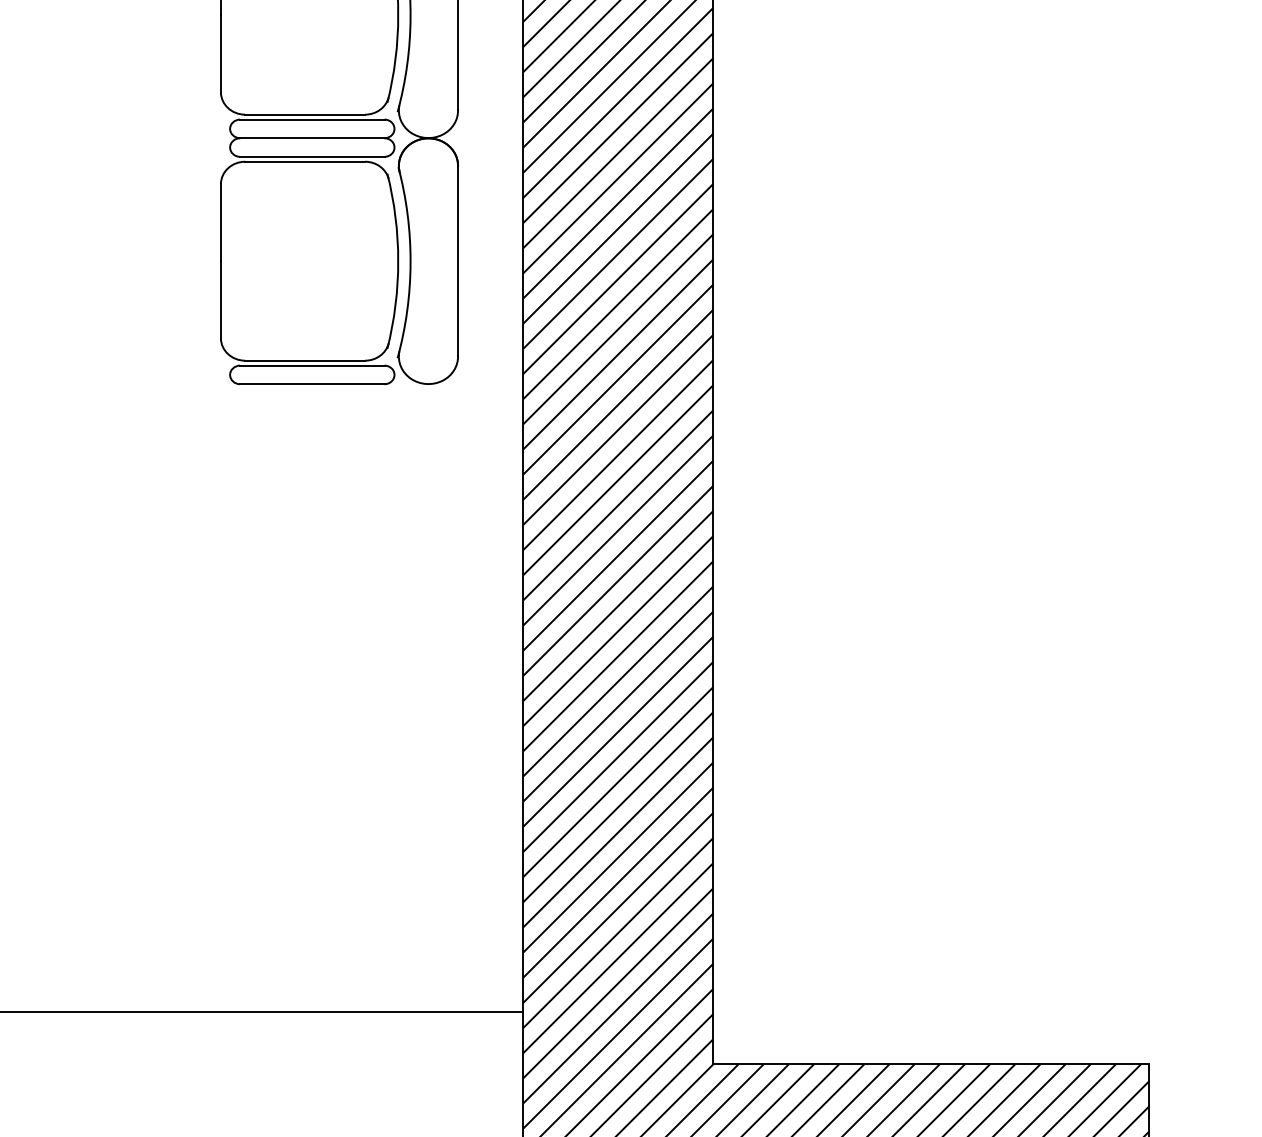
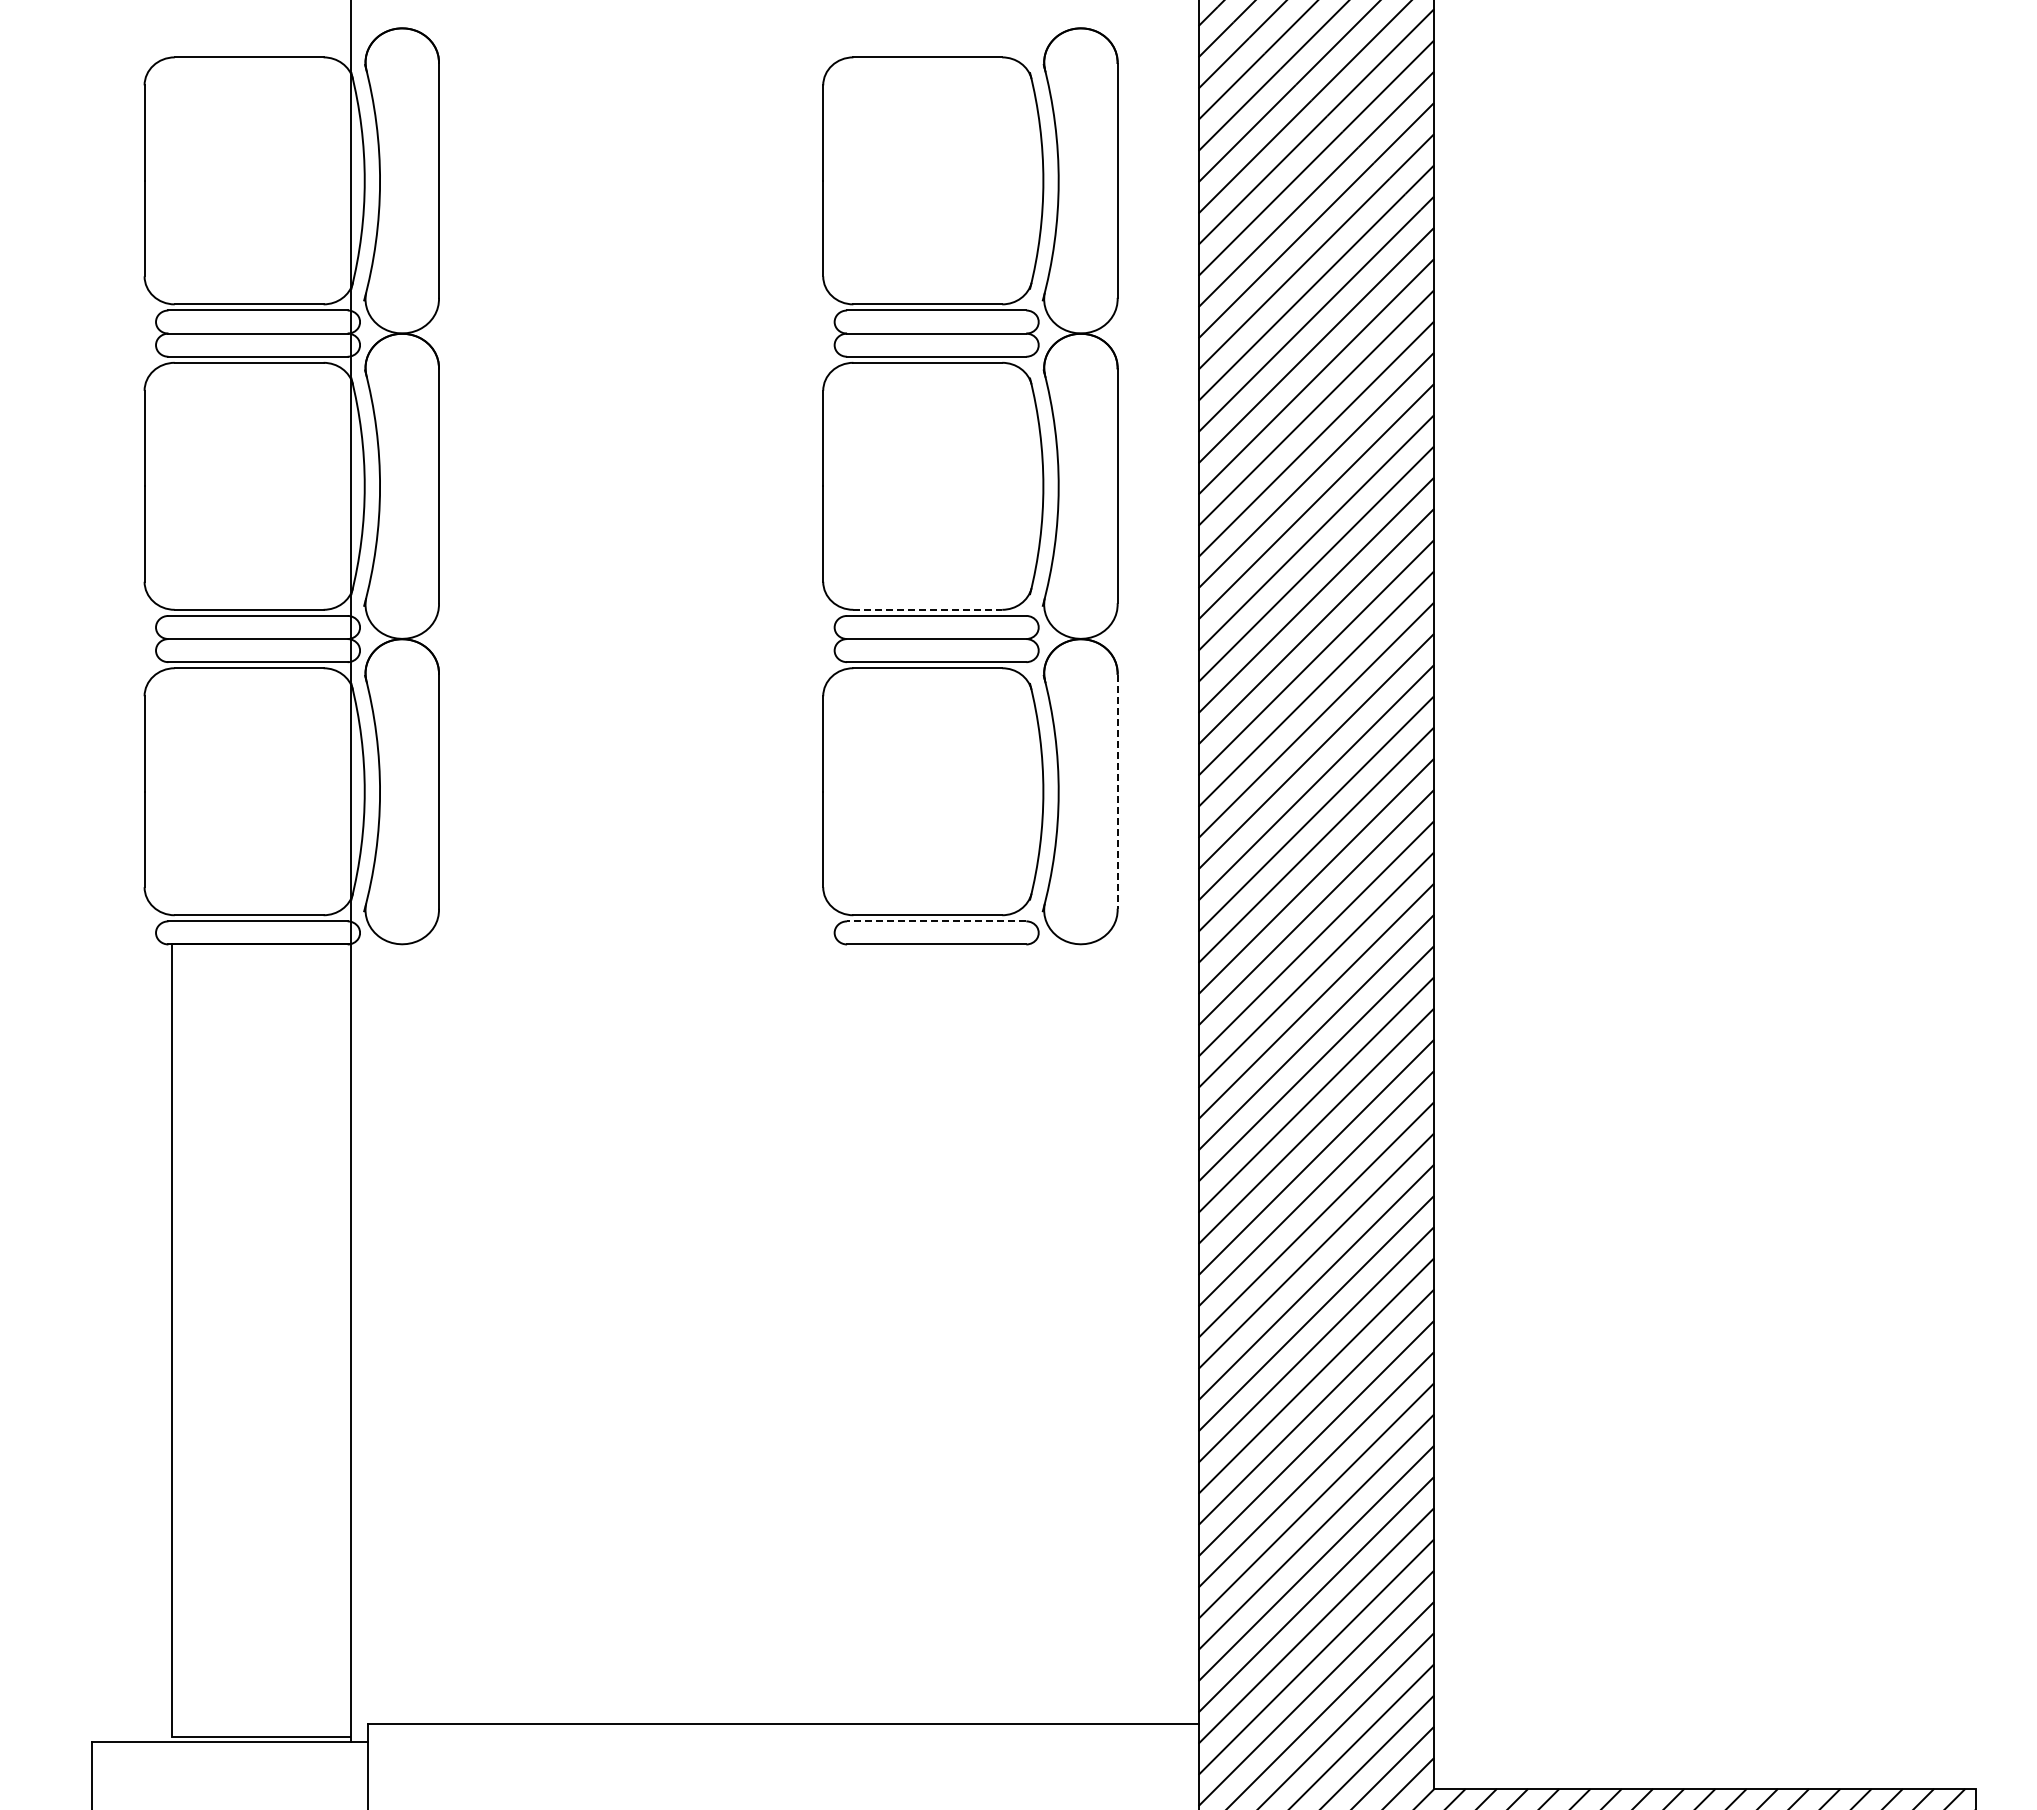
line: (305, 114) -> (928, 609), solid -> dashed
line: (457, 261) -> (1117, 792), solid -> dashed
line: (312, 365) -> (936, 921), solid -> dashed

